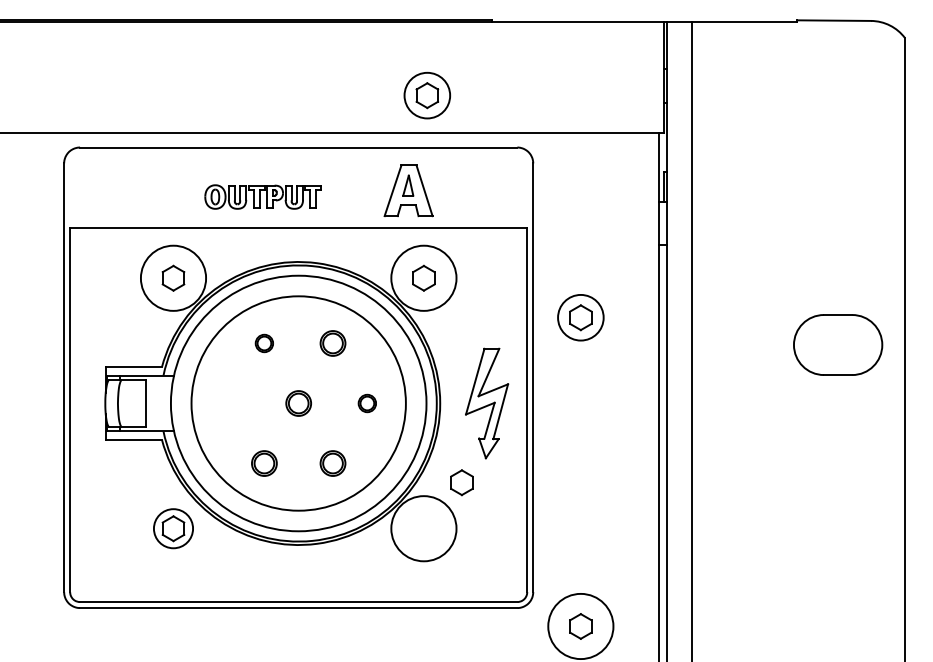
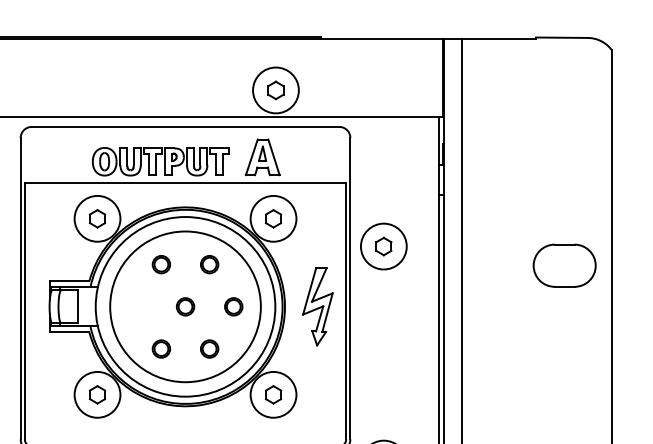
circle: (426, 95) -> (275, 90), size x1.43
part: (262, 196) -> (160, 161), size x1.67
circle: (580, 317) -> (383, 246), size x1.43
part: (264, 343) -> (161, 264), size x1.43
part: (367, 403) -> (233, 306), size x1.43
part: (461, 482) -> (273, 394), moved
circle: (173, 528) -> (97, 394), size x1.67

